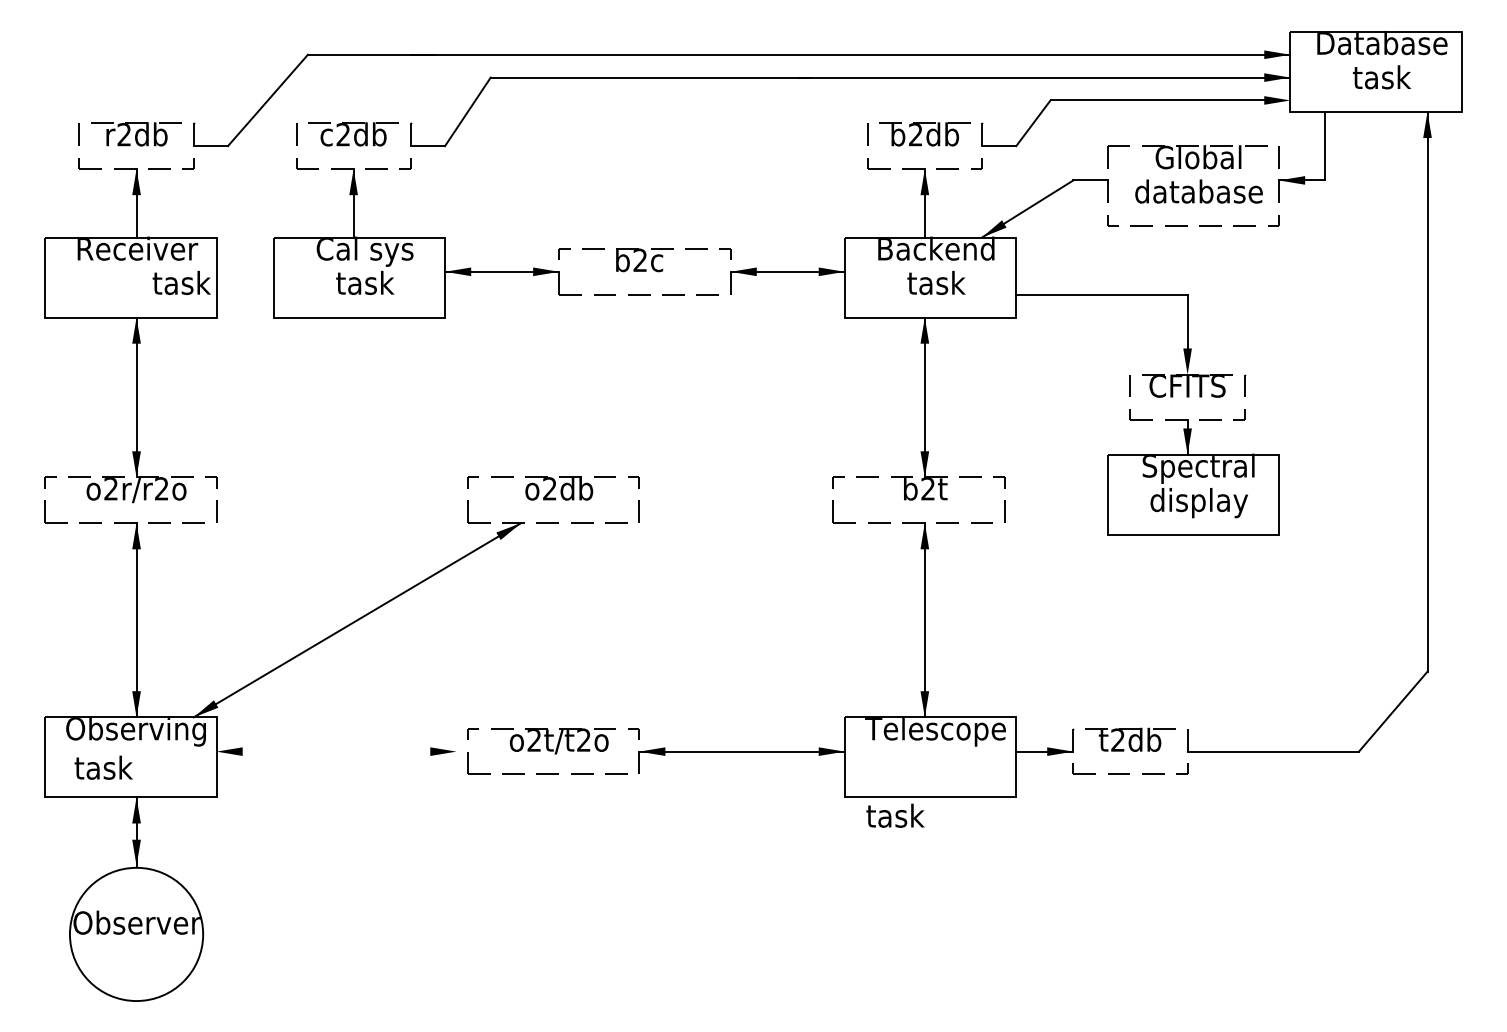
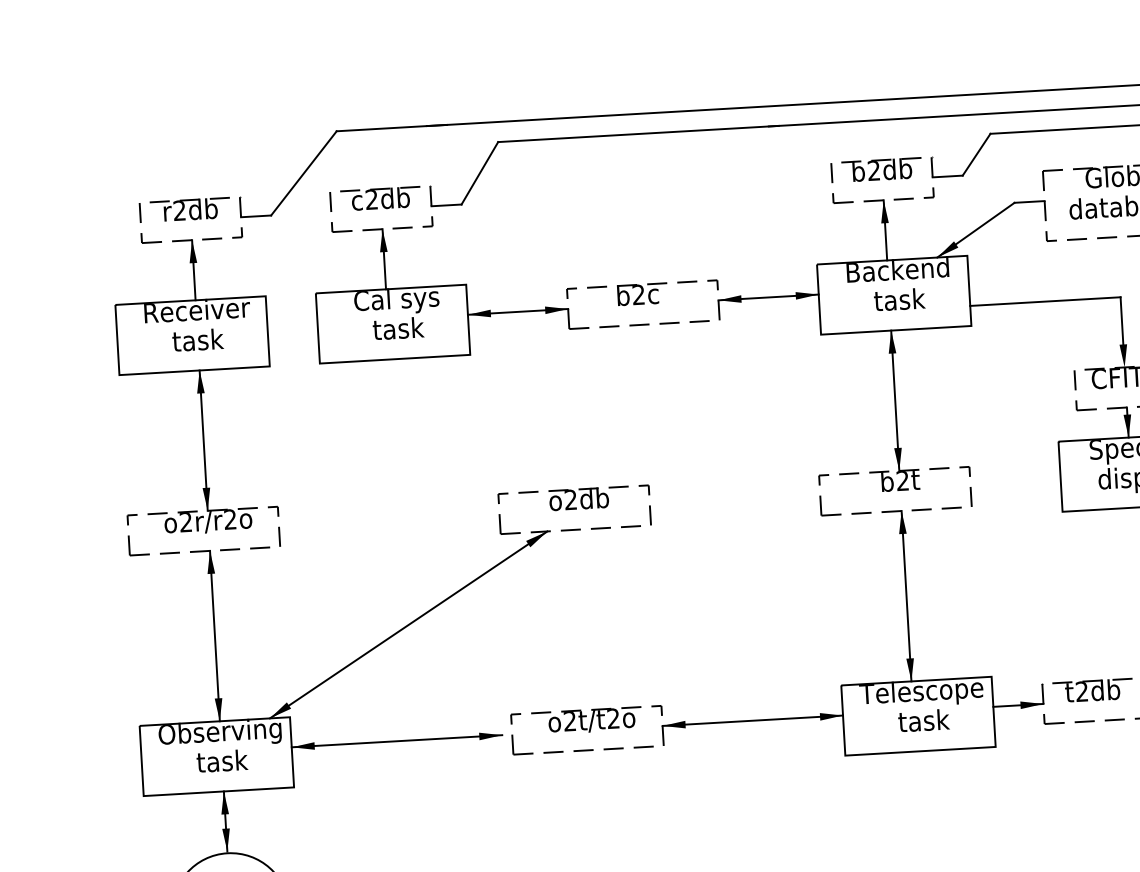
text: (181, 282) -> (197, 339), moved
line: (336, 751) -> (396, 741), added
text: (103, 767) -> (222, 760), moved
text: (895, 815) -> (923, 720), moved

